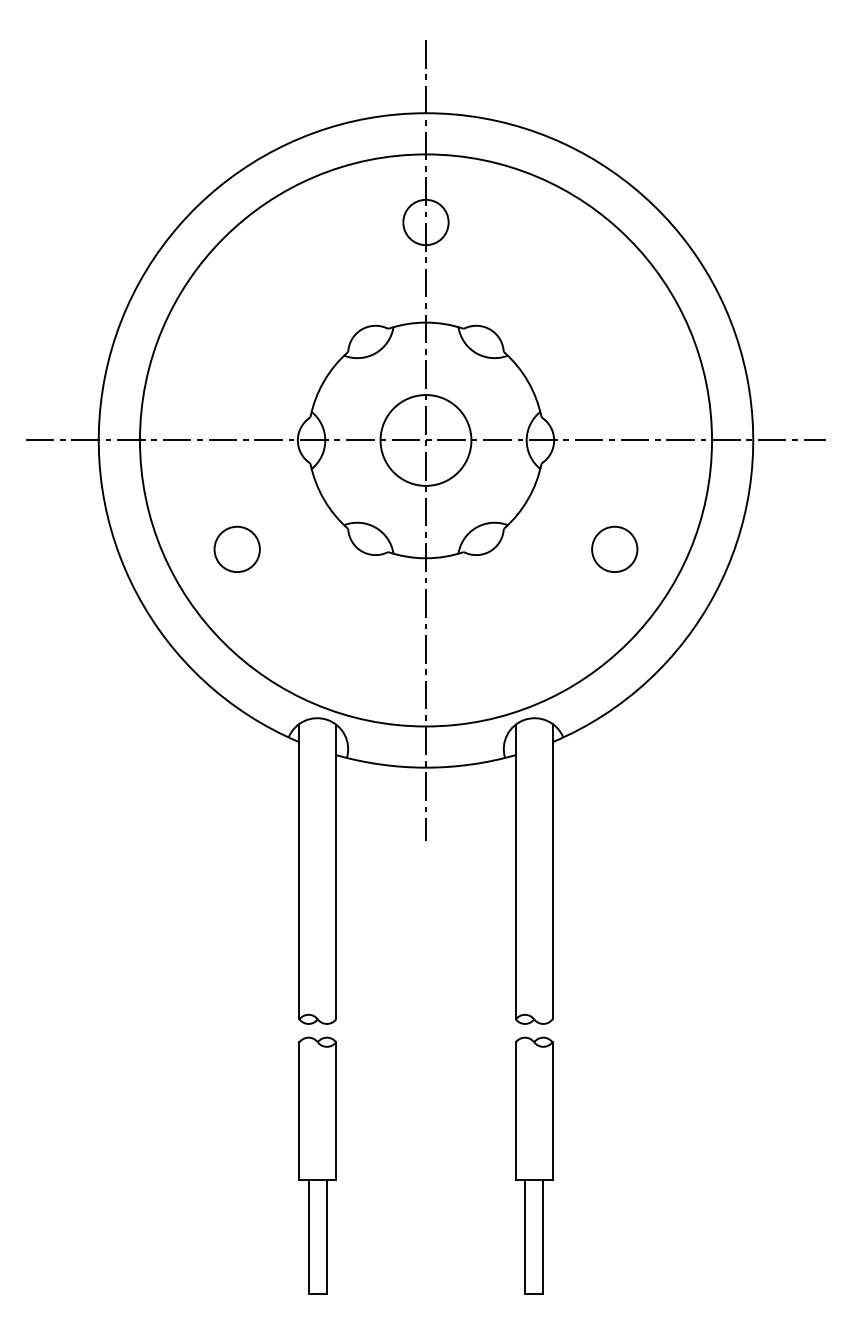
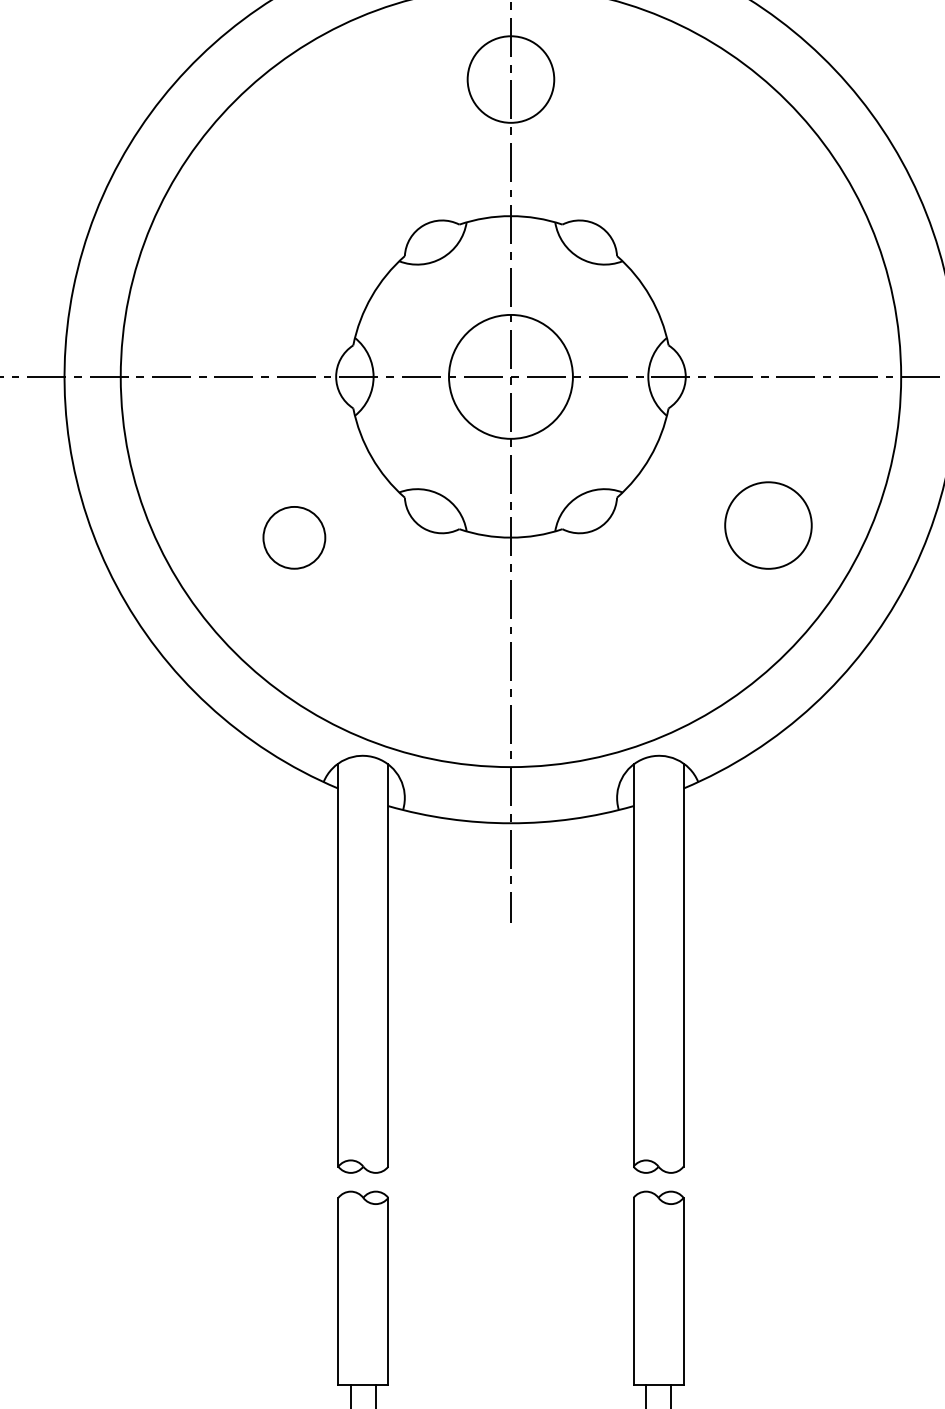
circle: (425, 222) -> (510, 79), size x1.4
circle: (236, 548) -> (293, 536), moved
circle: (614, 549) -> (768, 525), size x1.4

